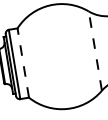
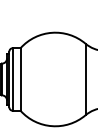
line: (95, 51) -> (85, 79), dashed -> solid
line: (23, 63) -> (20, 79), dashed -> solid

